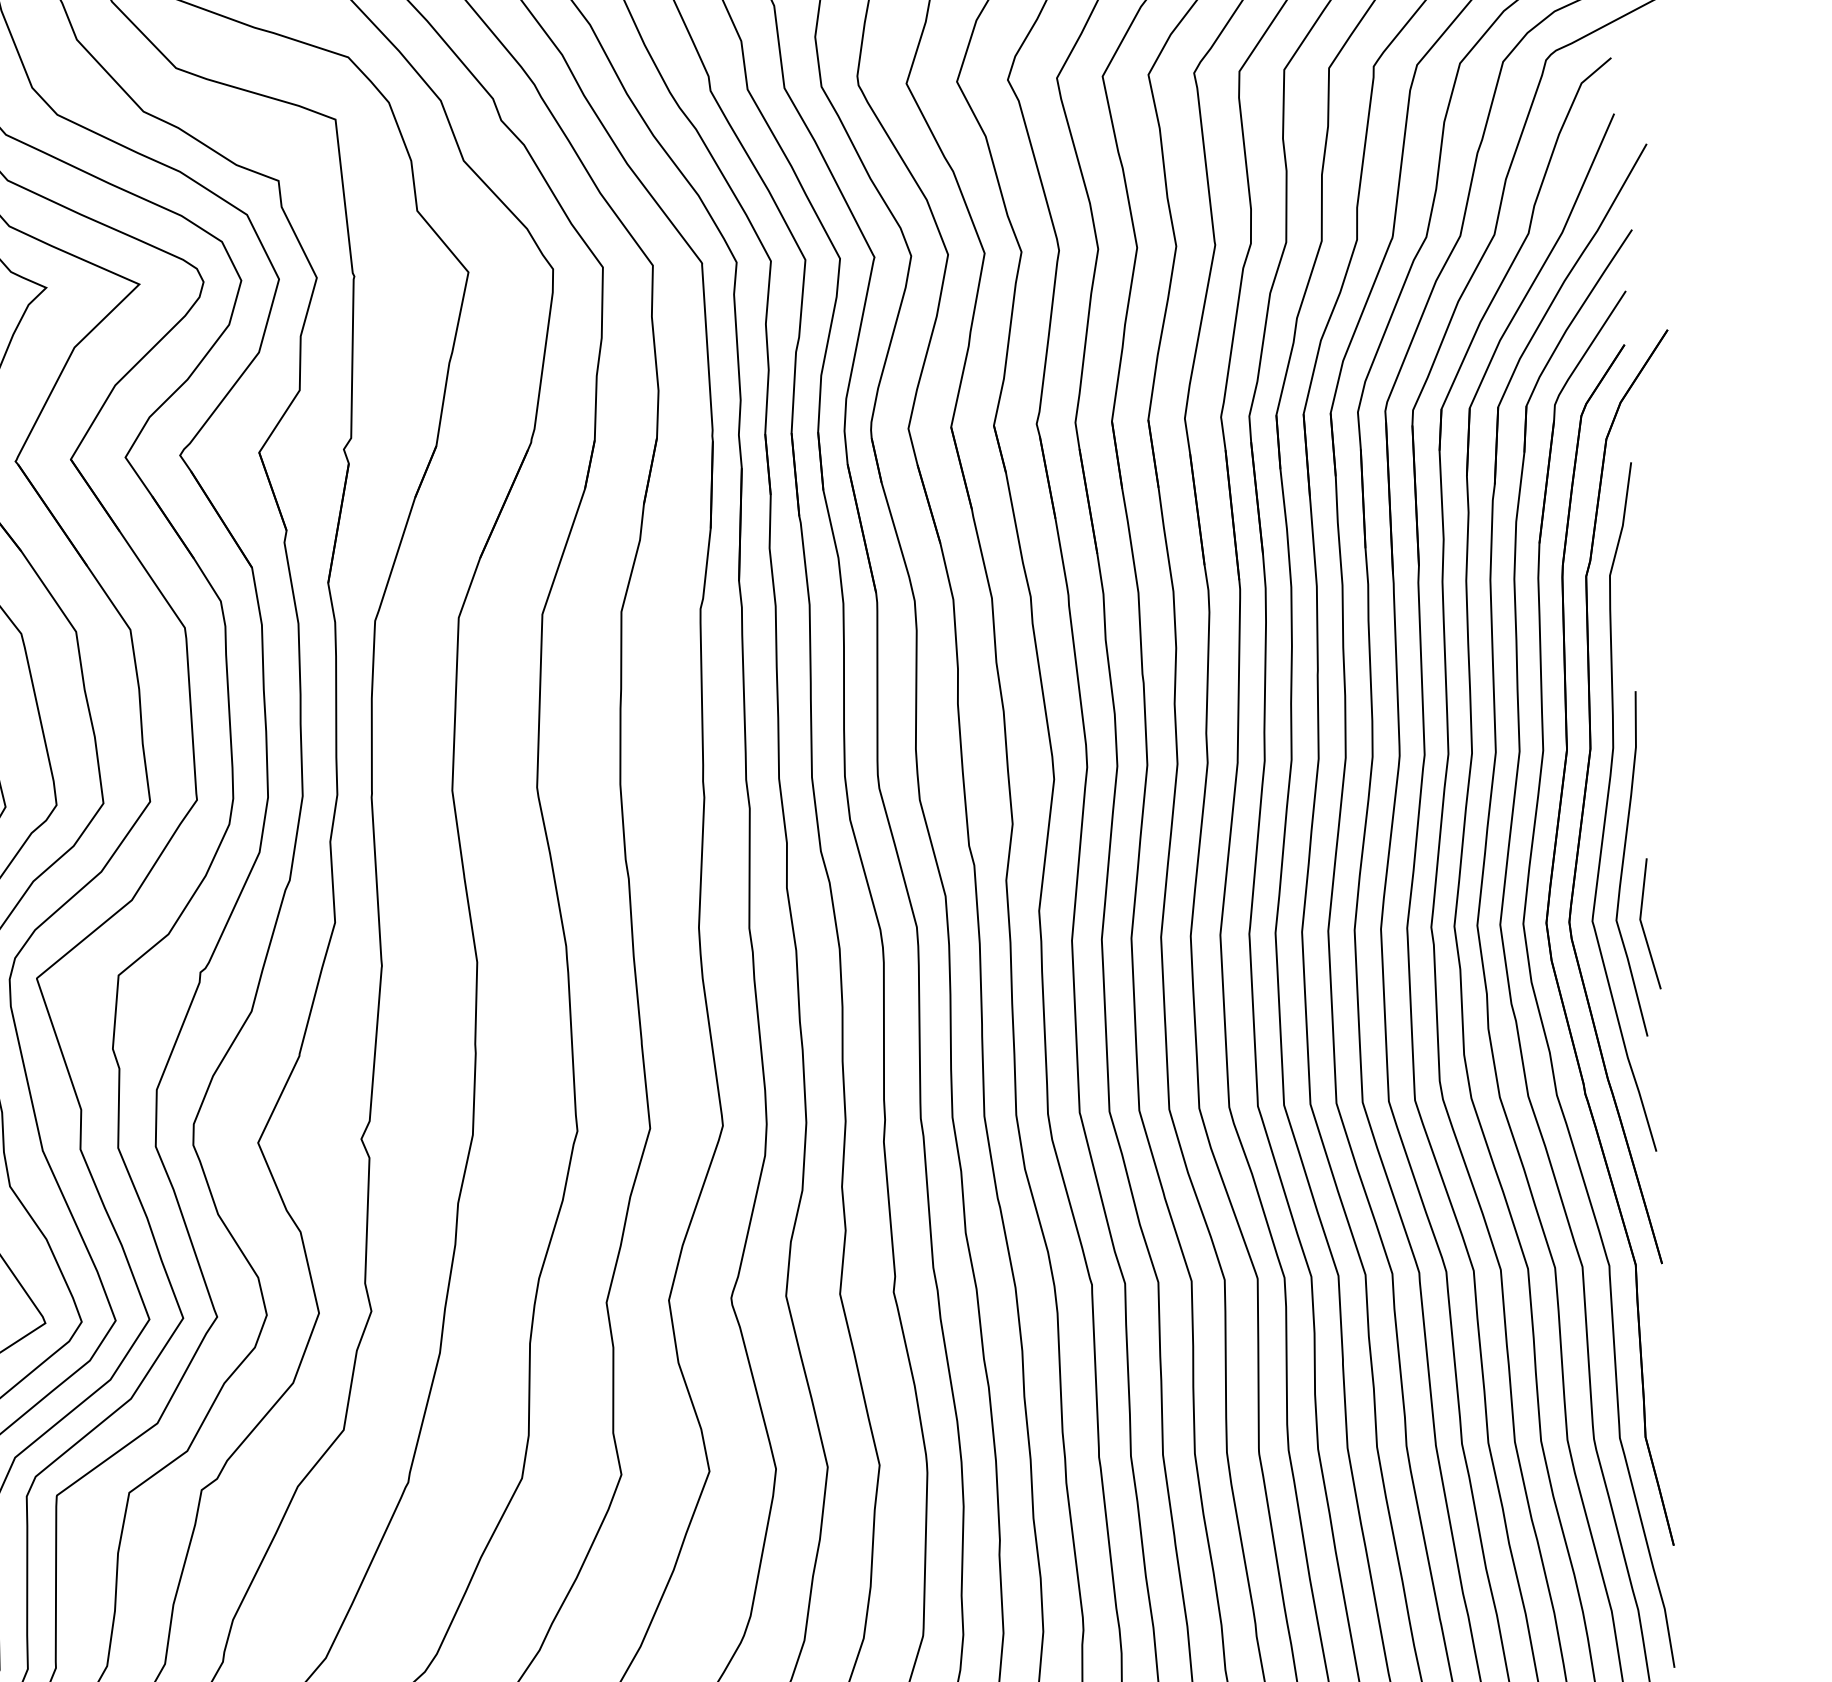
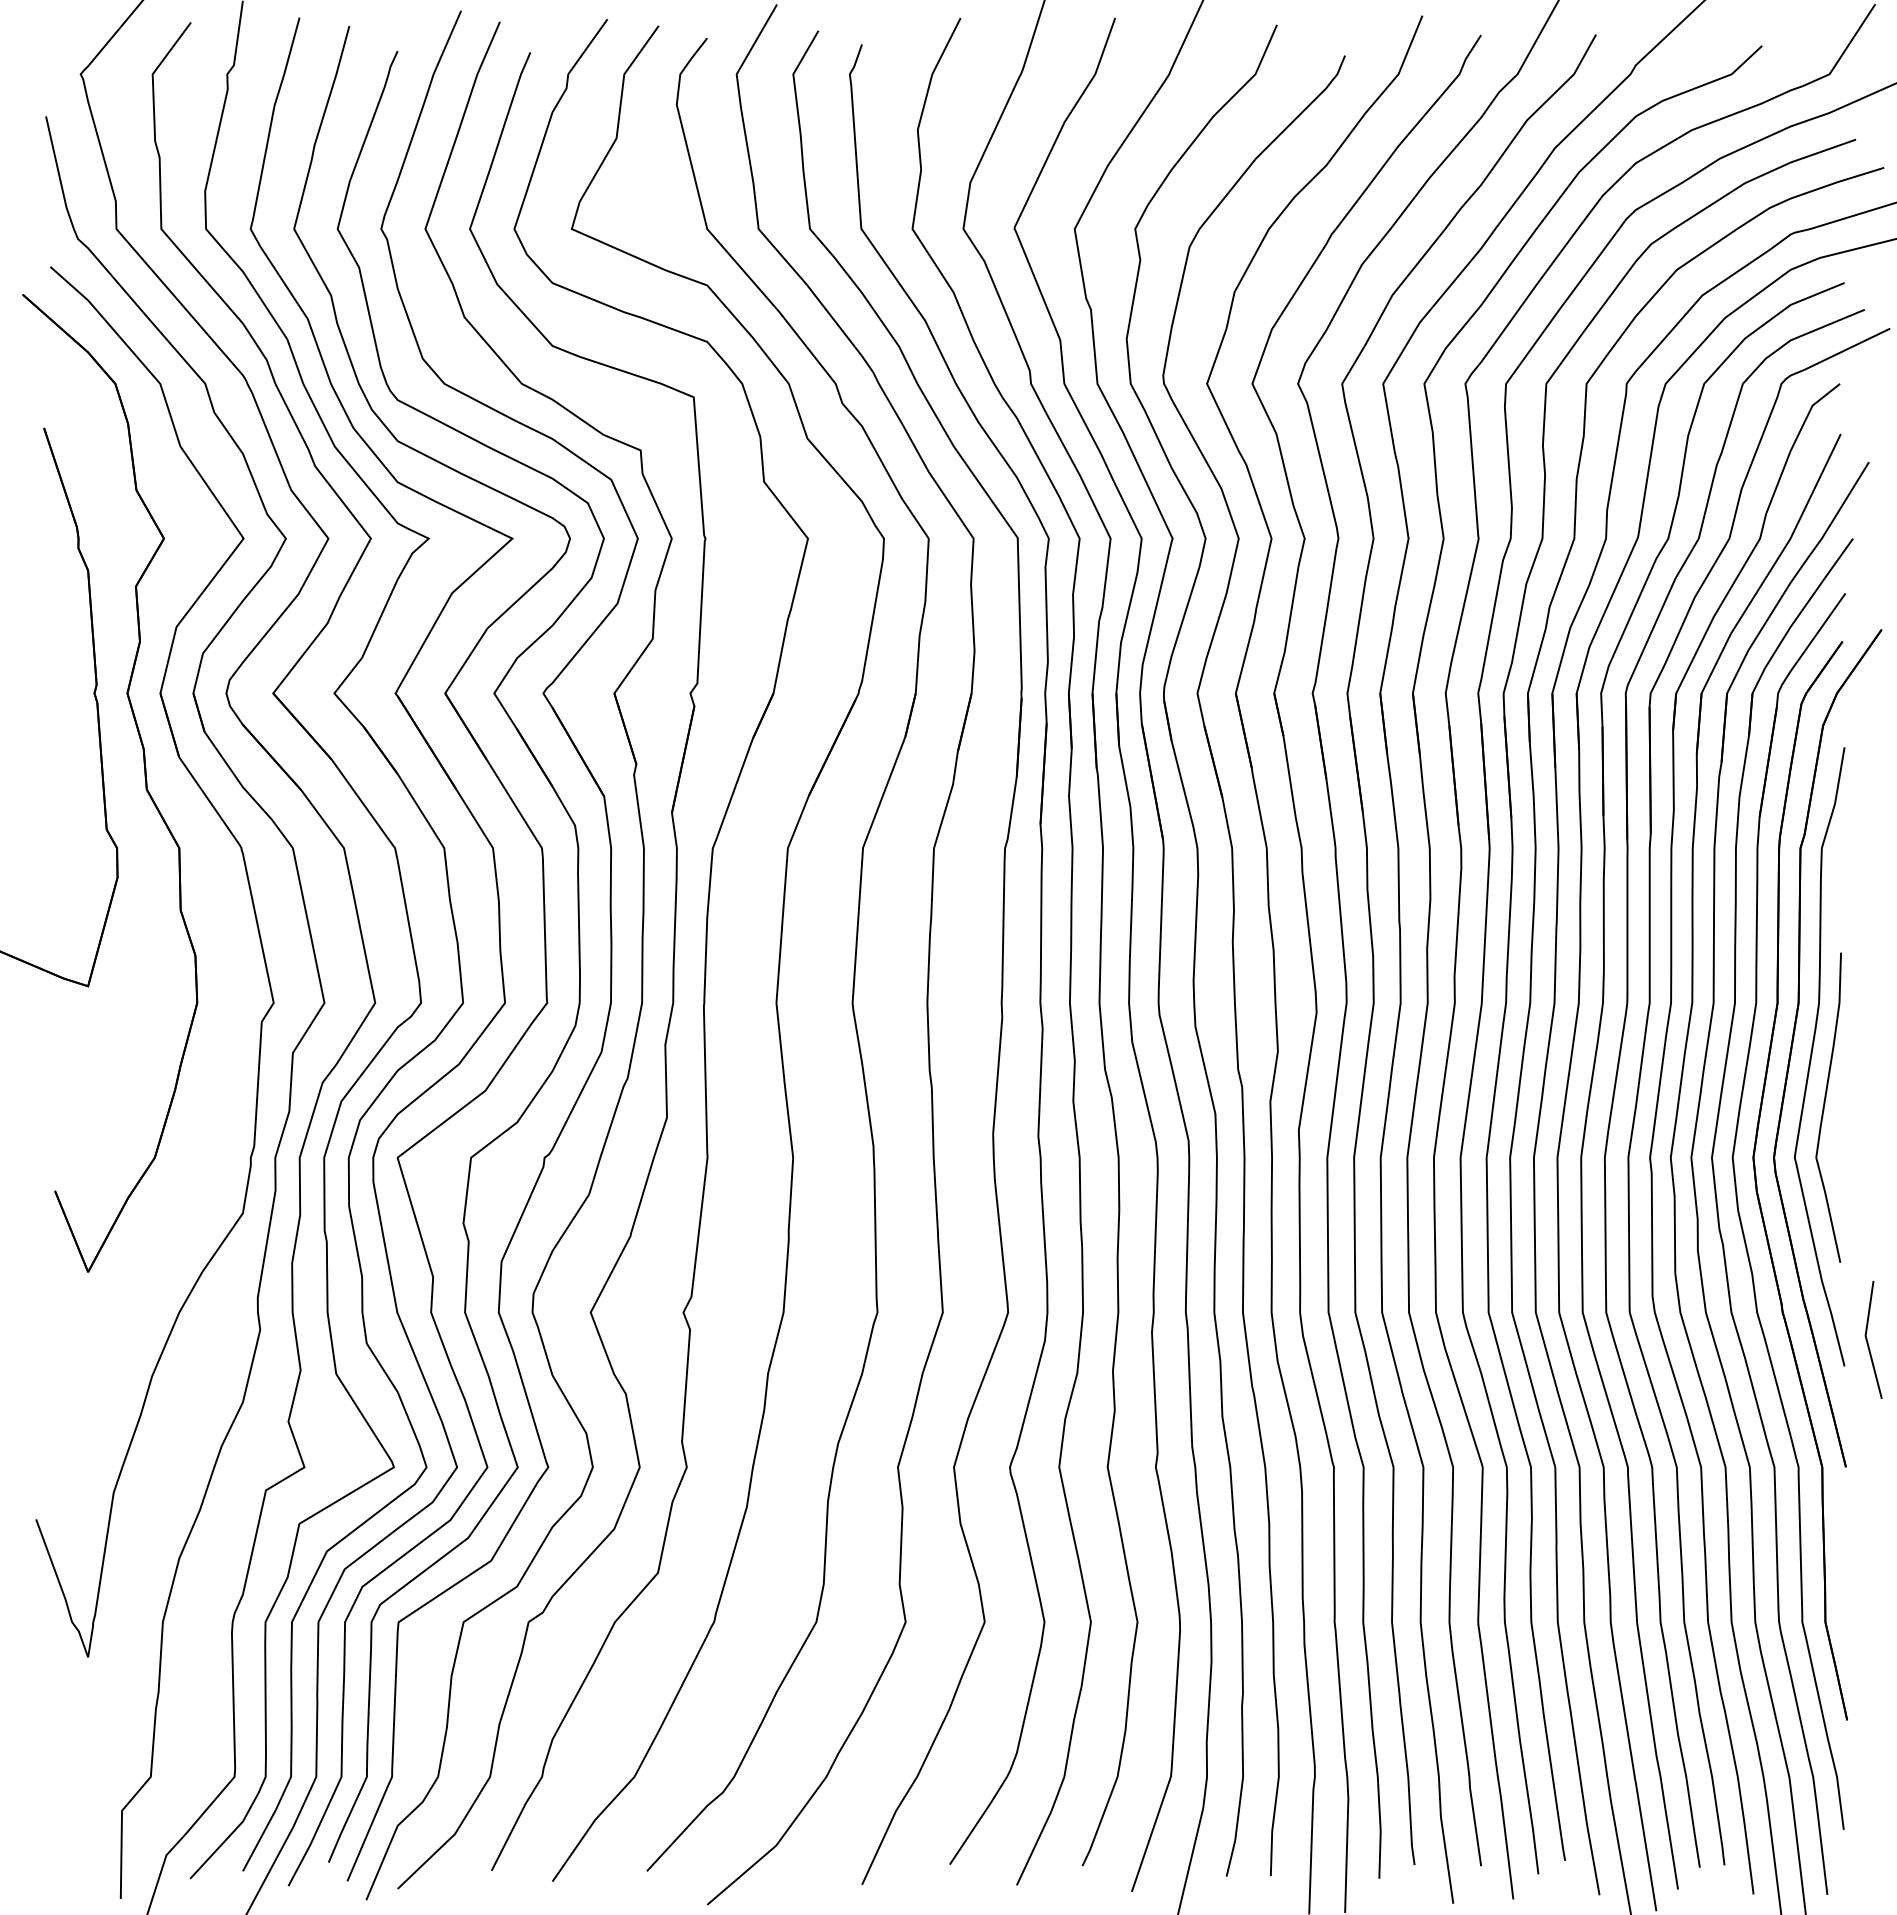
line: (1643, 927) -> (1868, 1342), moved

